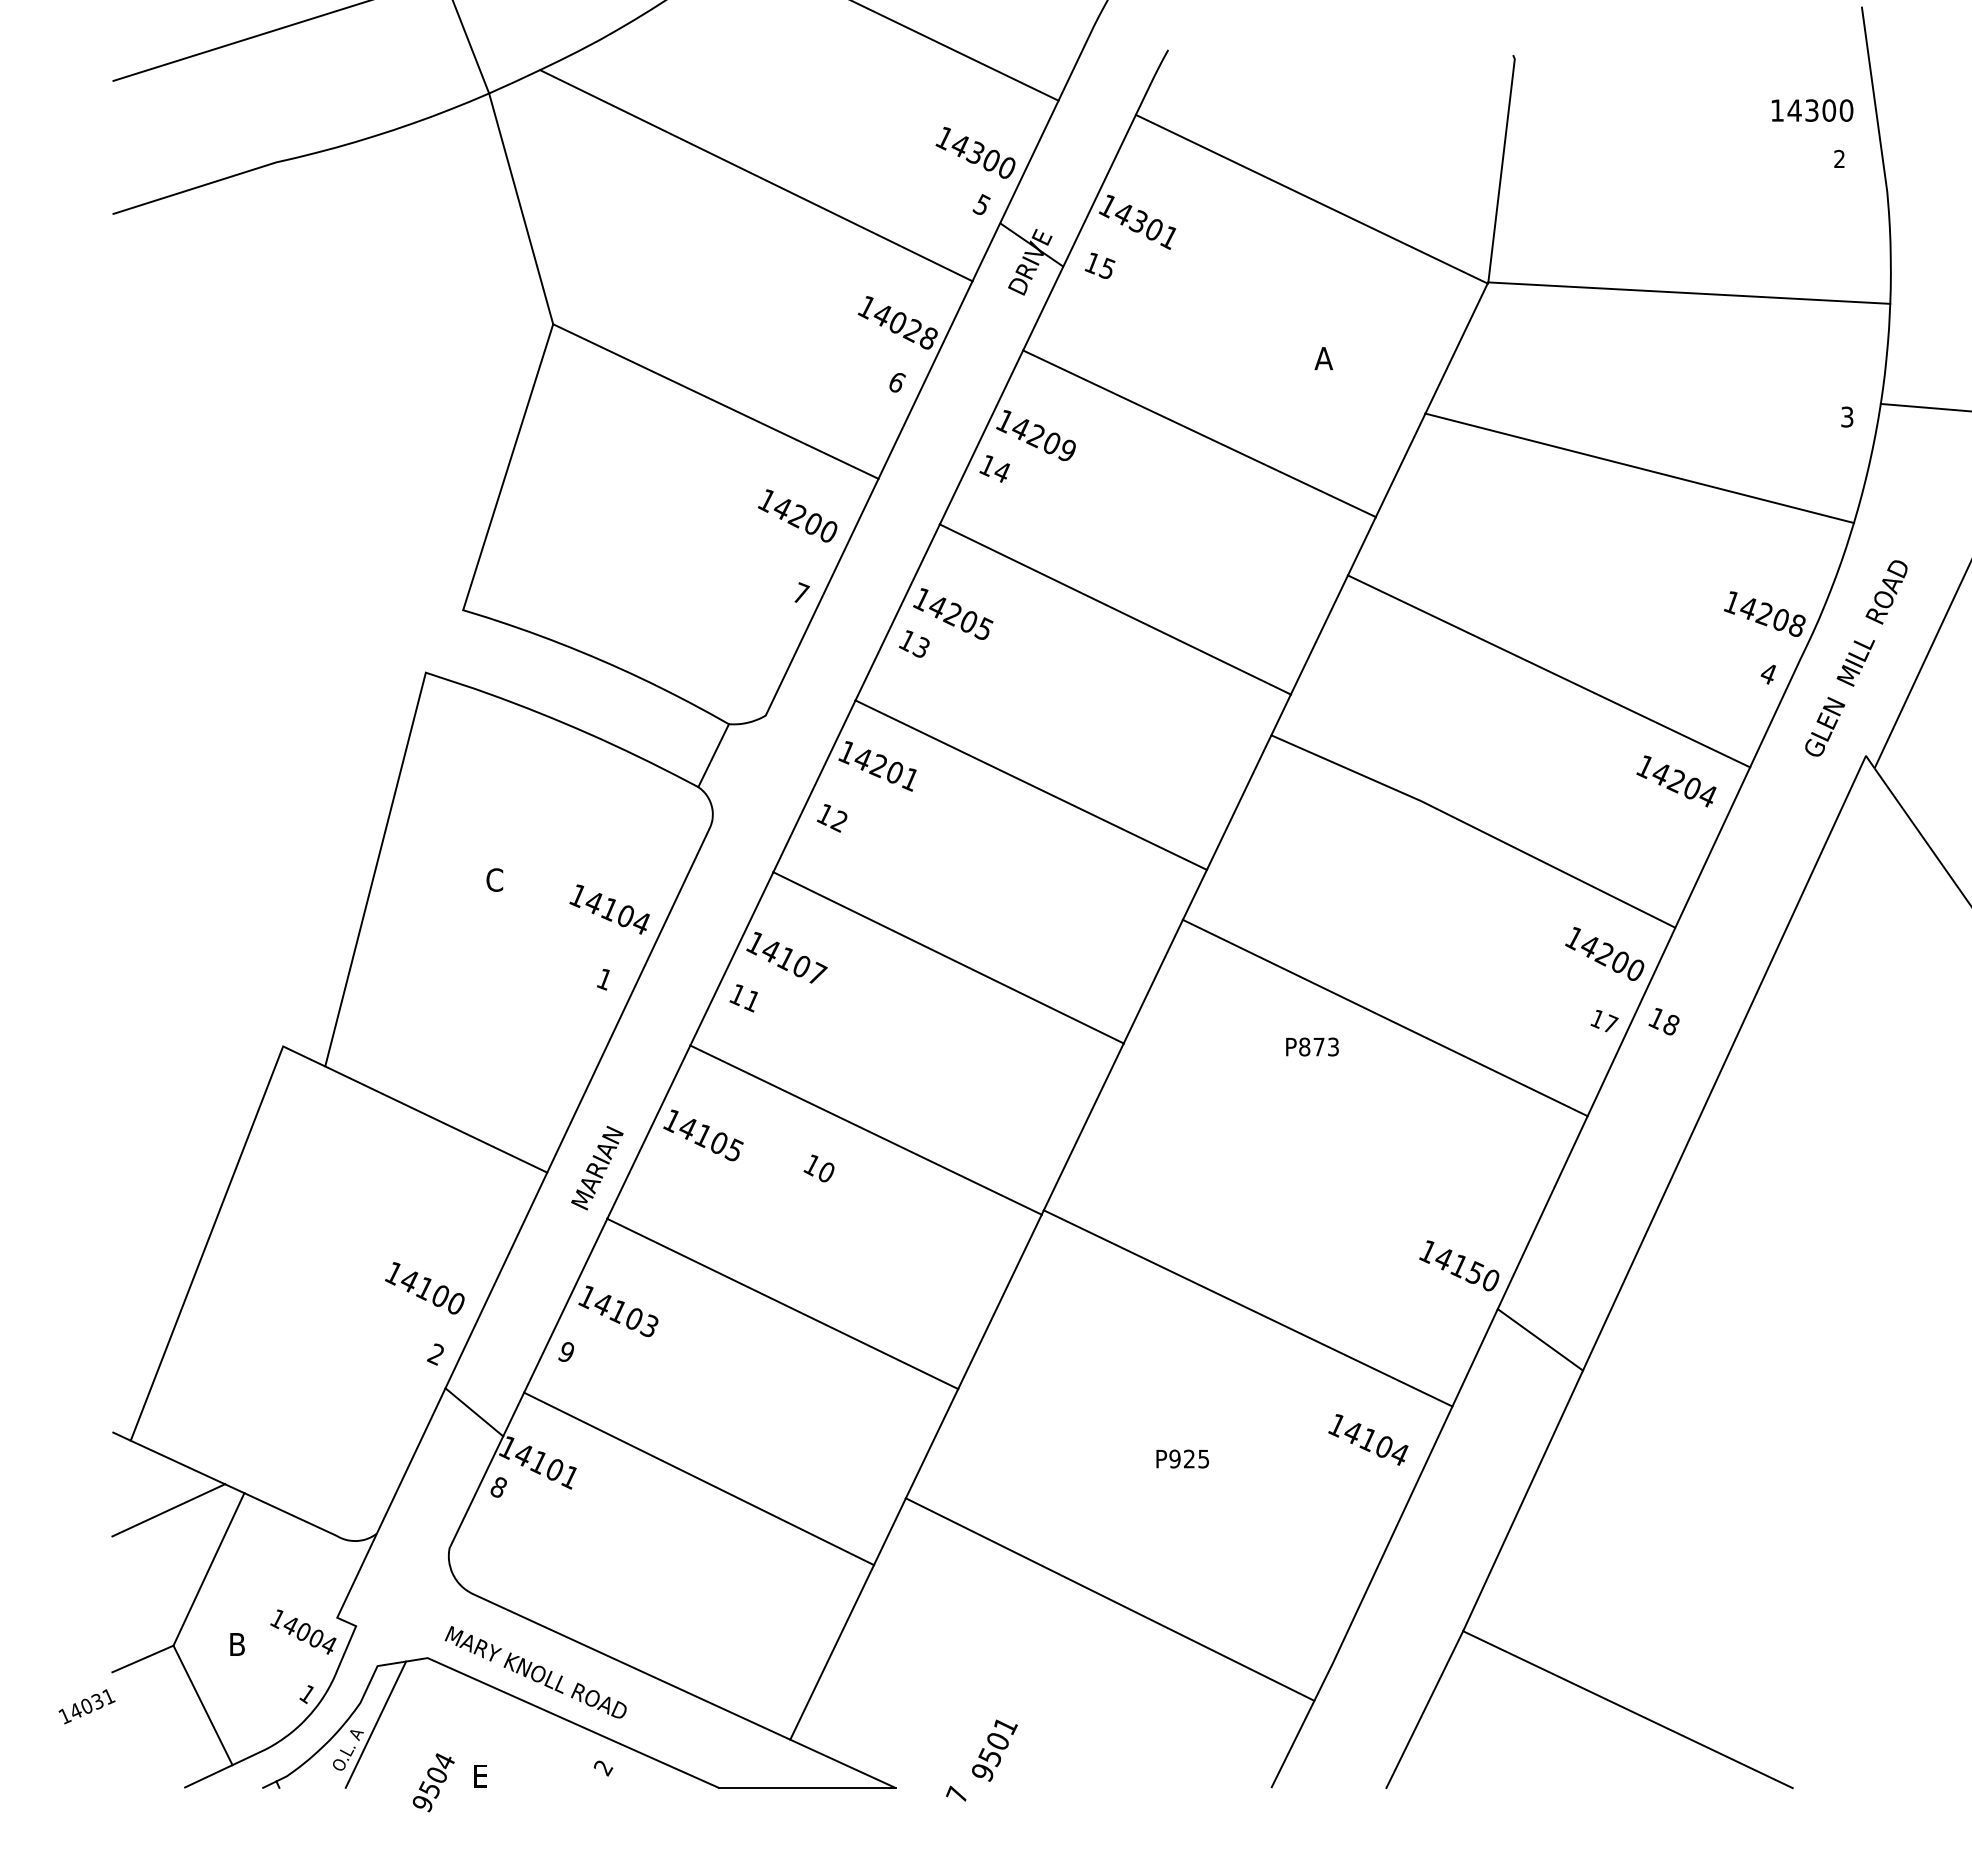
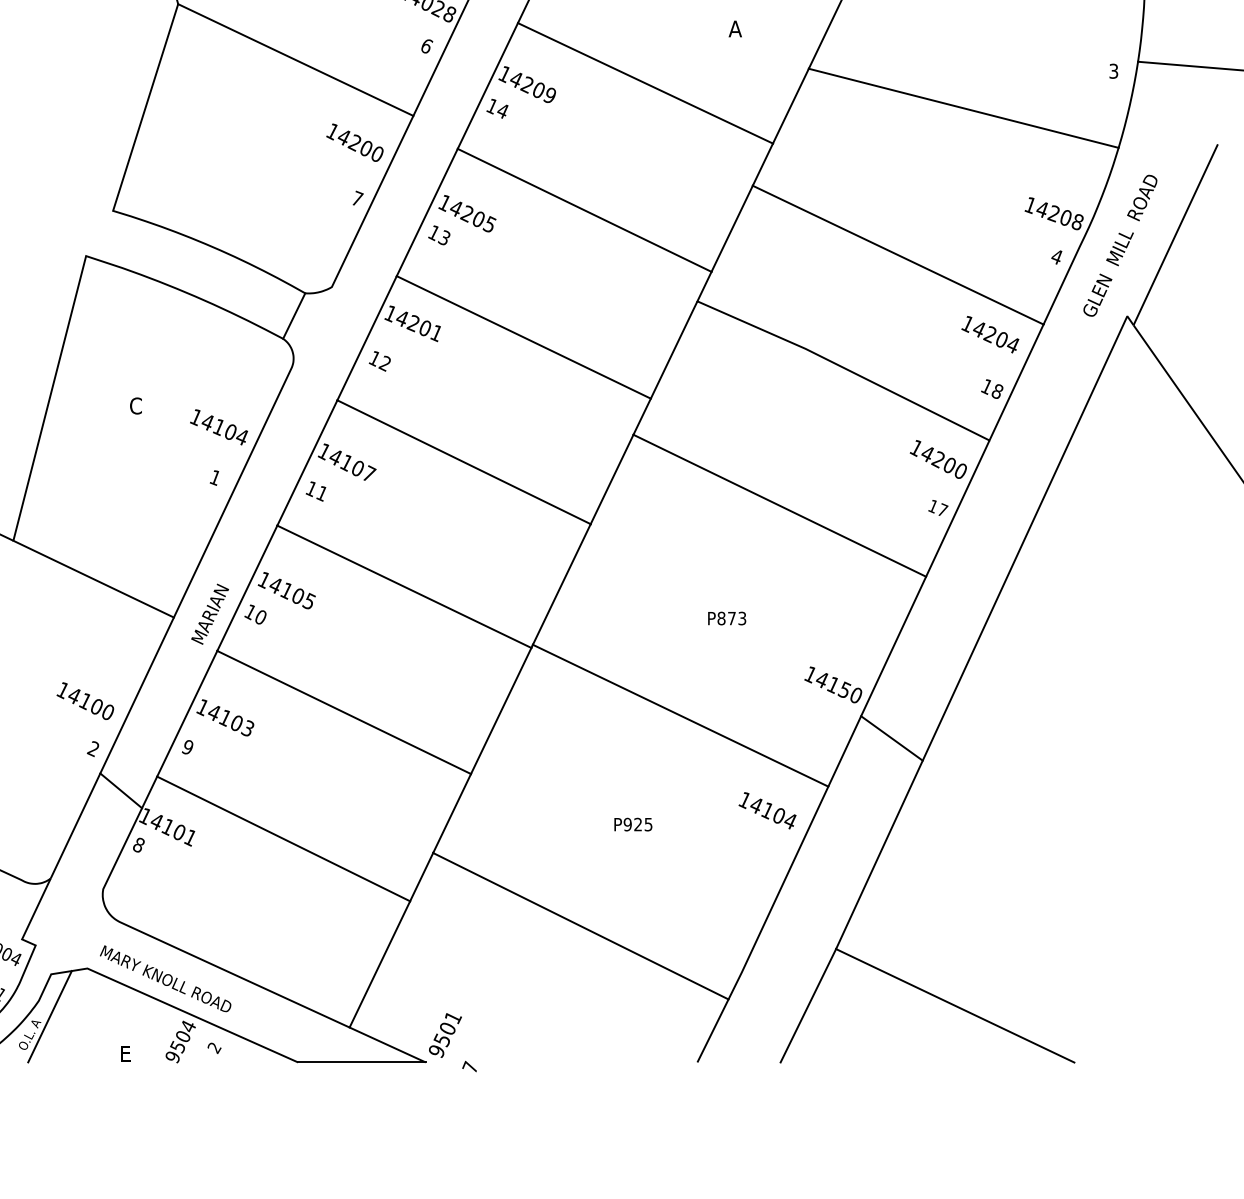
text: (1663, 1021) -> (991, 388), moved
text: (1312, 1046) -> (727, 618), moved
text: (818, 1168) -> (255, 614), moved
text: (994, 1750) -> (445, 1035), moved
text: (433, 1782) -> (180, 1041), moved

